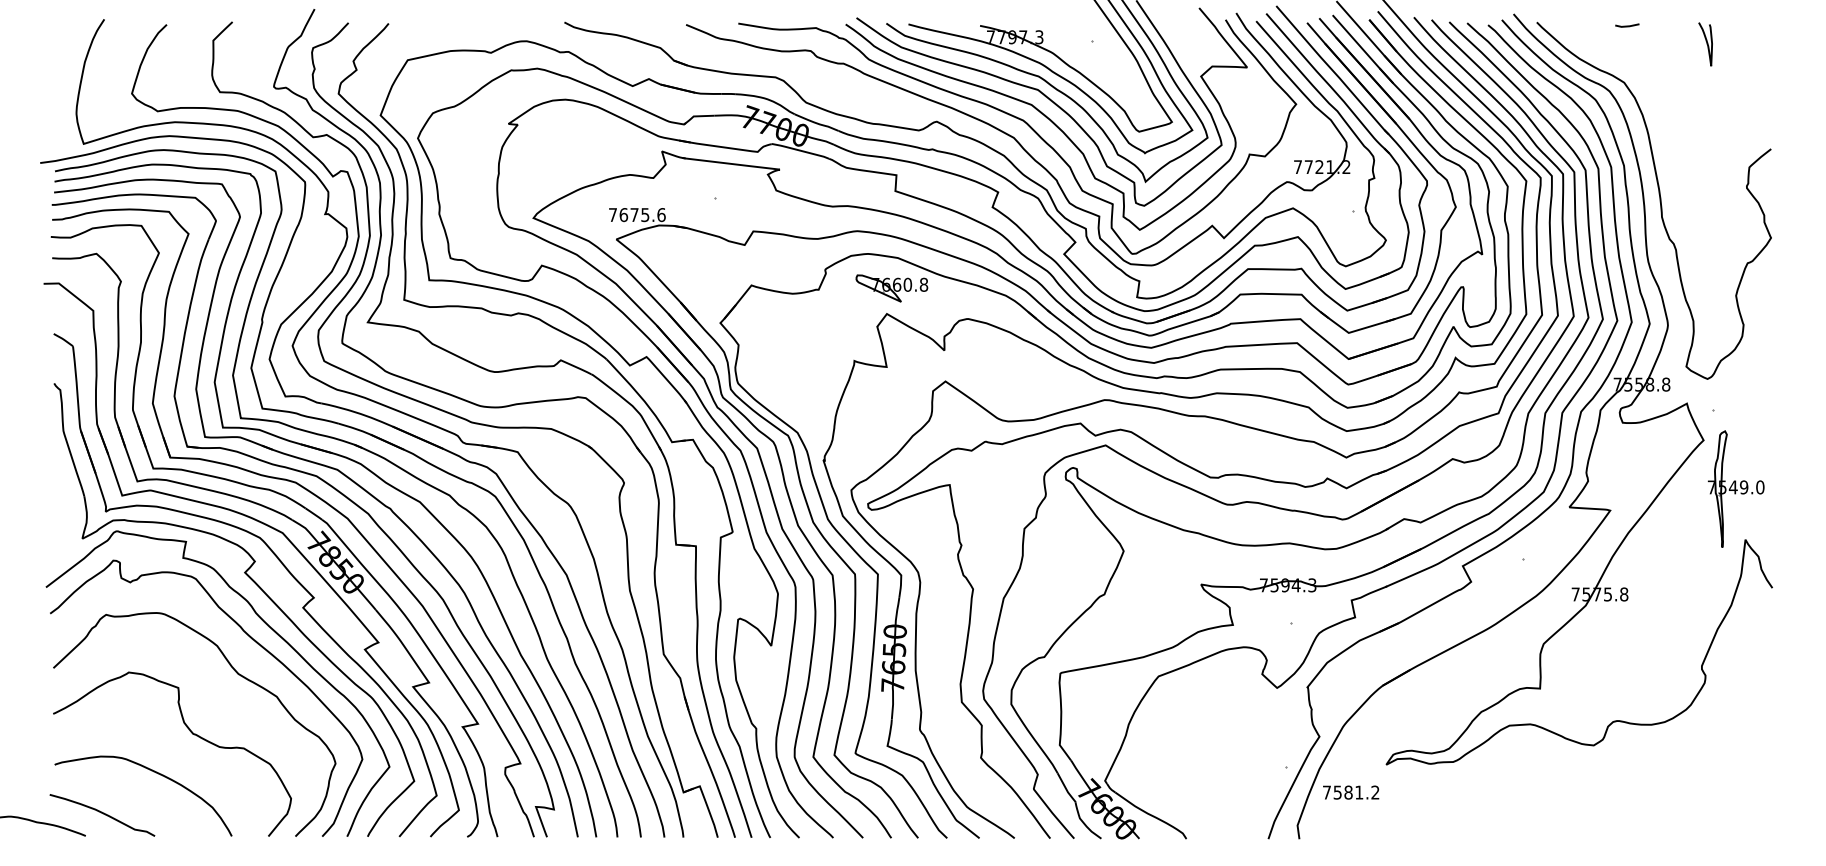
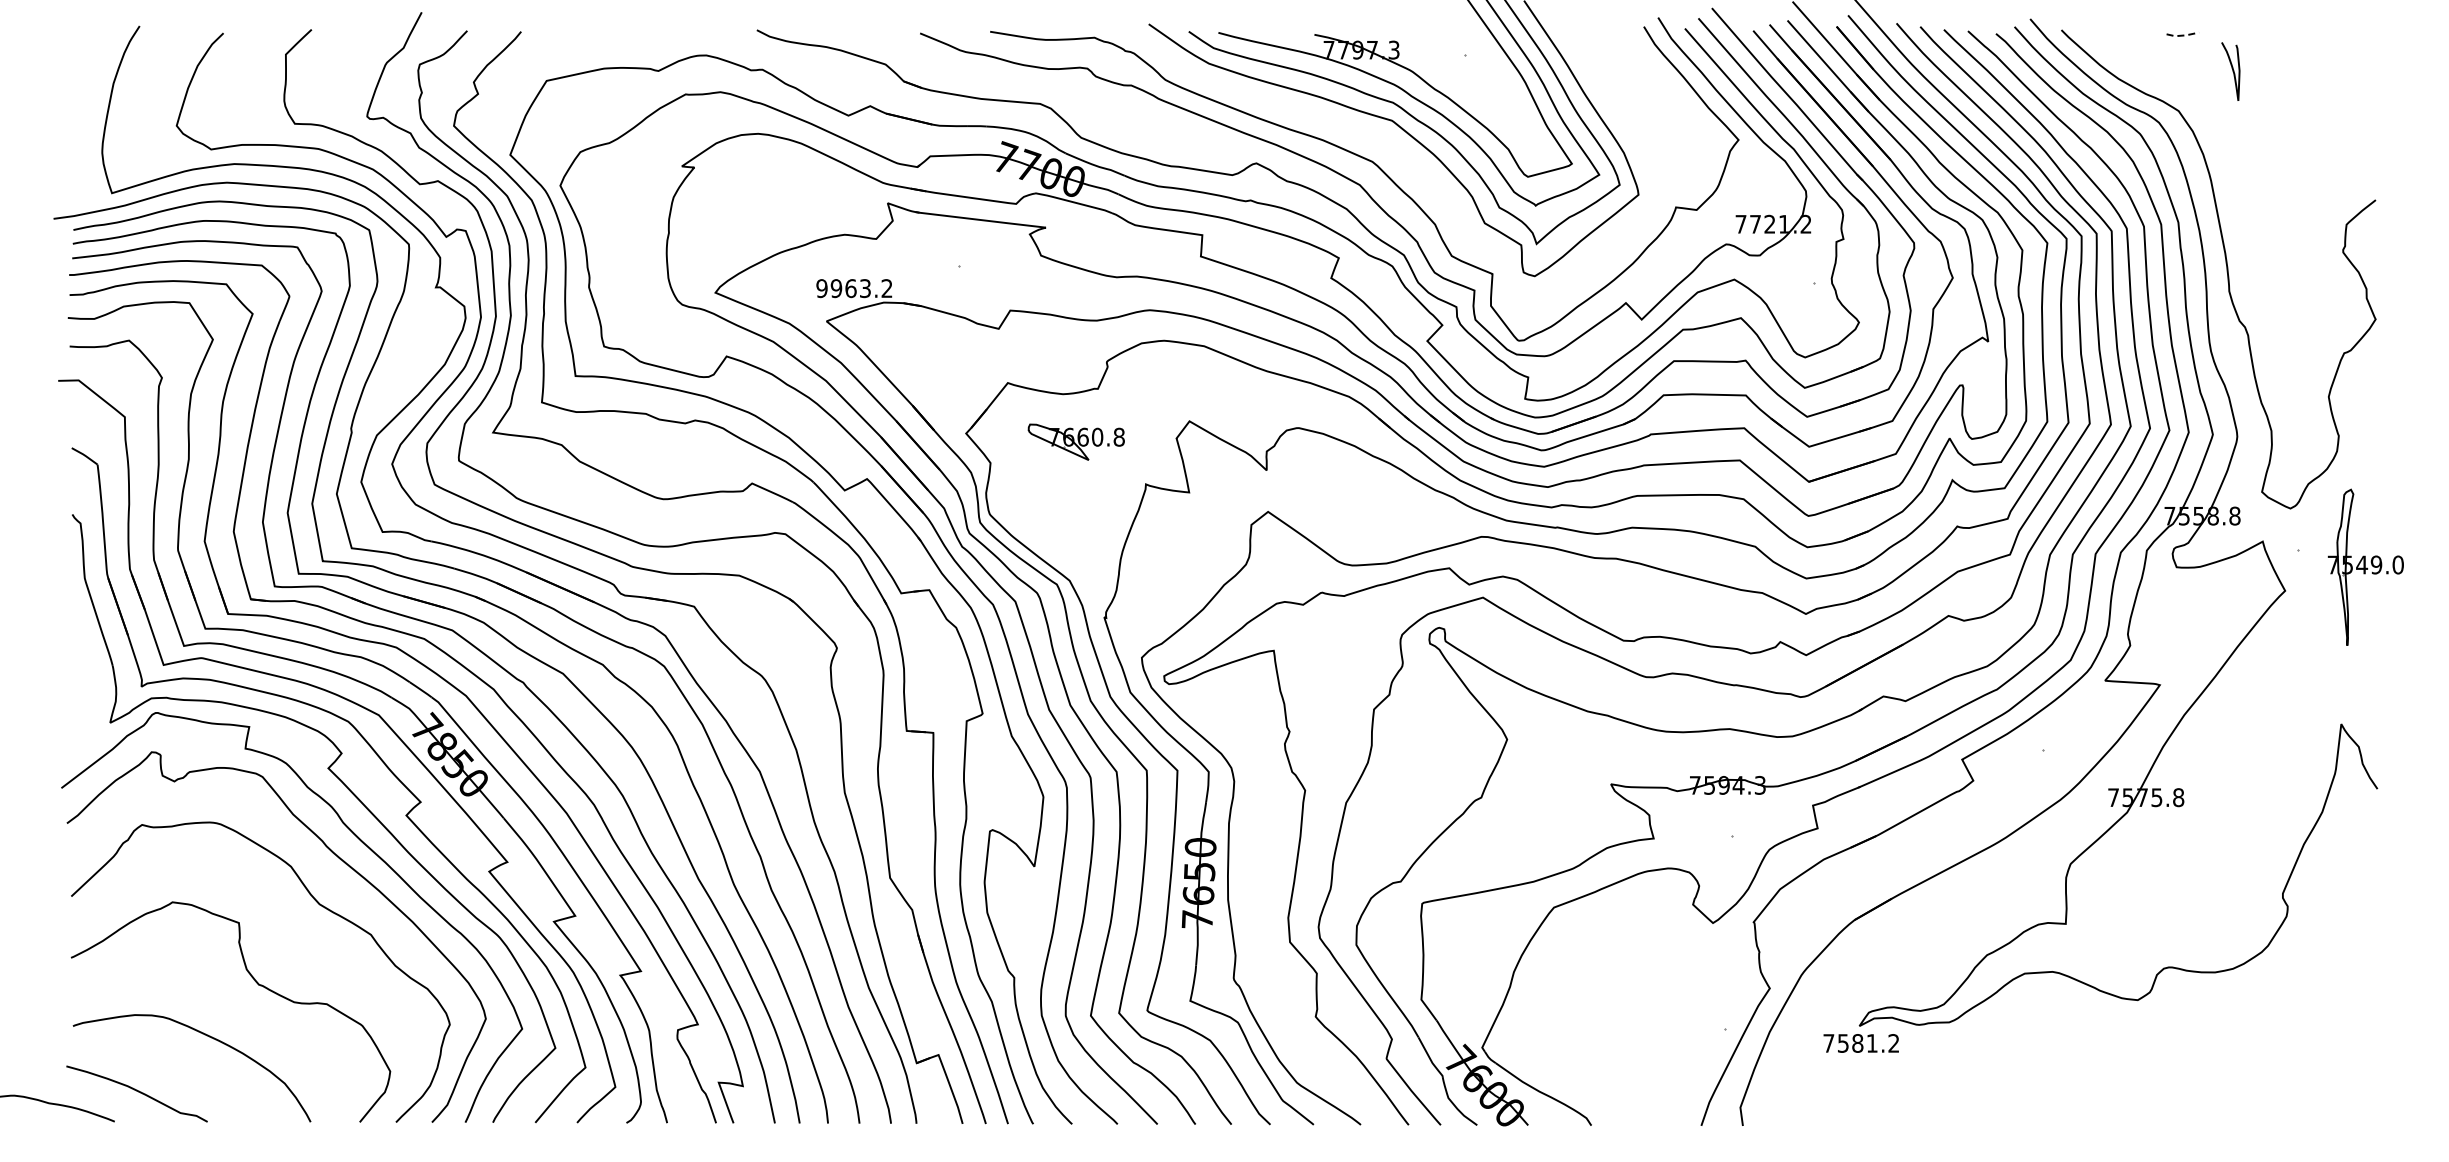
line: (1627, 26) -> (2183, 35), solid -> dashed
curve: (1706, 44) -> (2232, 71), moved
curve: (1046, 118) -> (1403, 158), removed
text: (637, 214) -> (854, 288), 7675.6 -> 9963.2
part: (891, 288) -> (1075, 441), moved
part: (1735, 488) -> (2365, 566), moved
text: (1350, 792) -> (1860, 1043), moved

